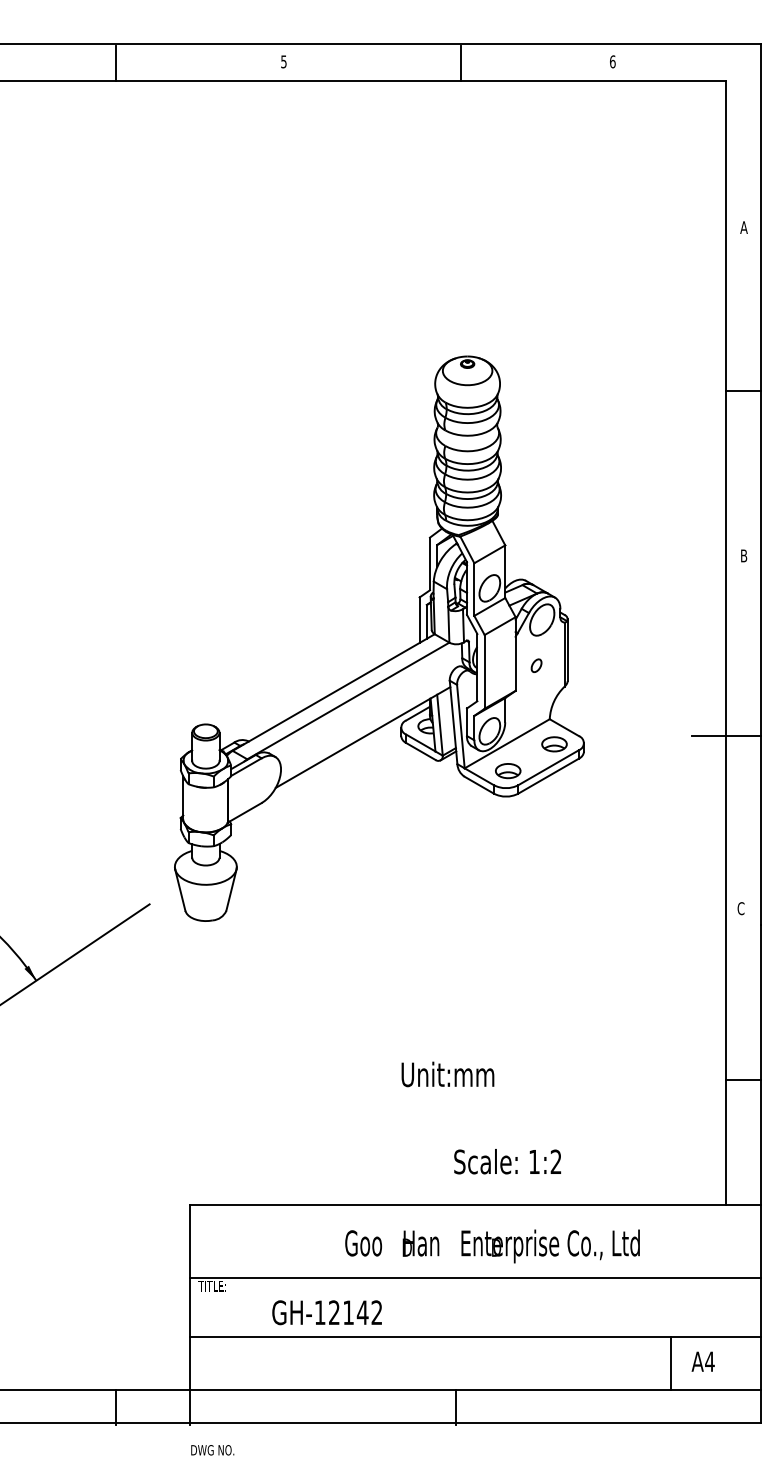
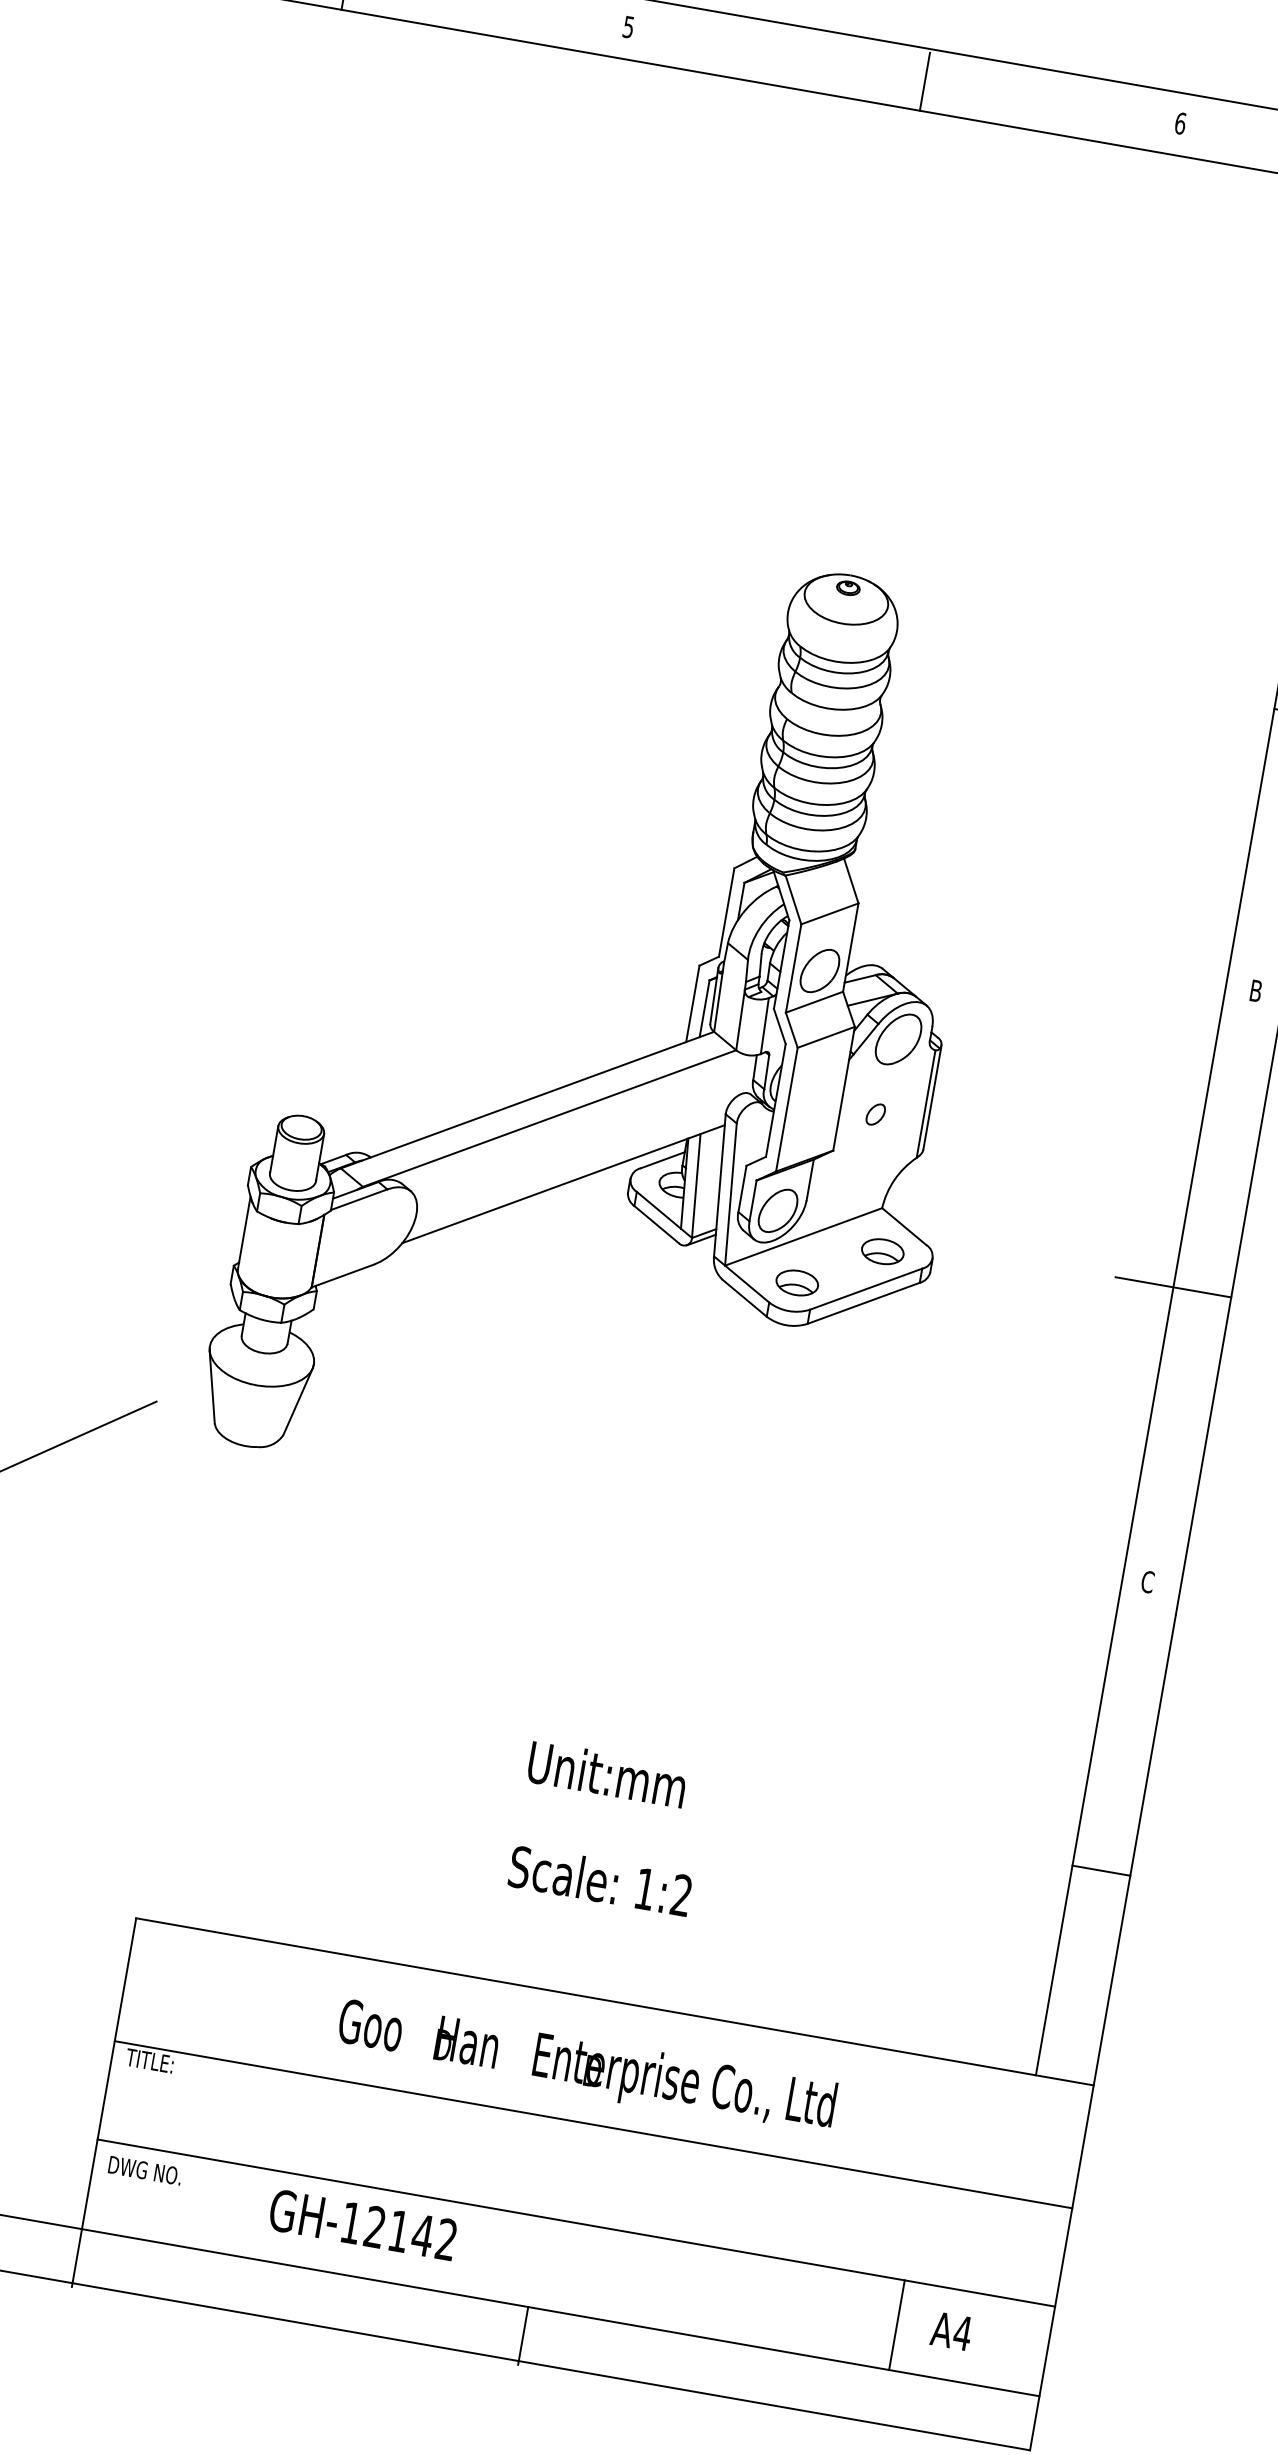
text: (507, 1161) -> (600, 1880), moved
text: (492, 1246) -> (586, 2068), moved
text: (326, 1312) -> (362, 2224), moved
text: (212, 1450) -> (144, 2171), moved

